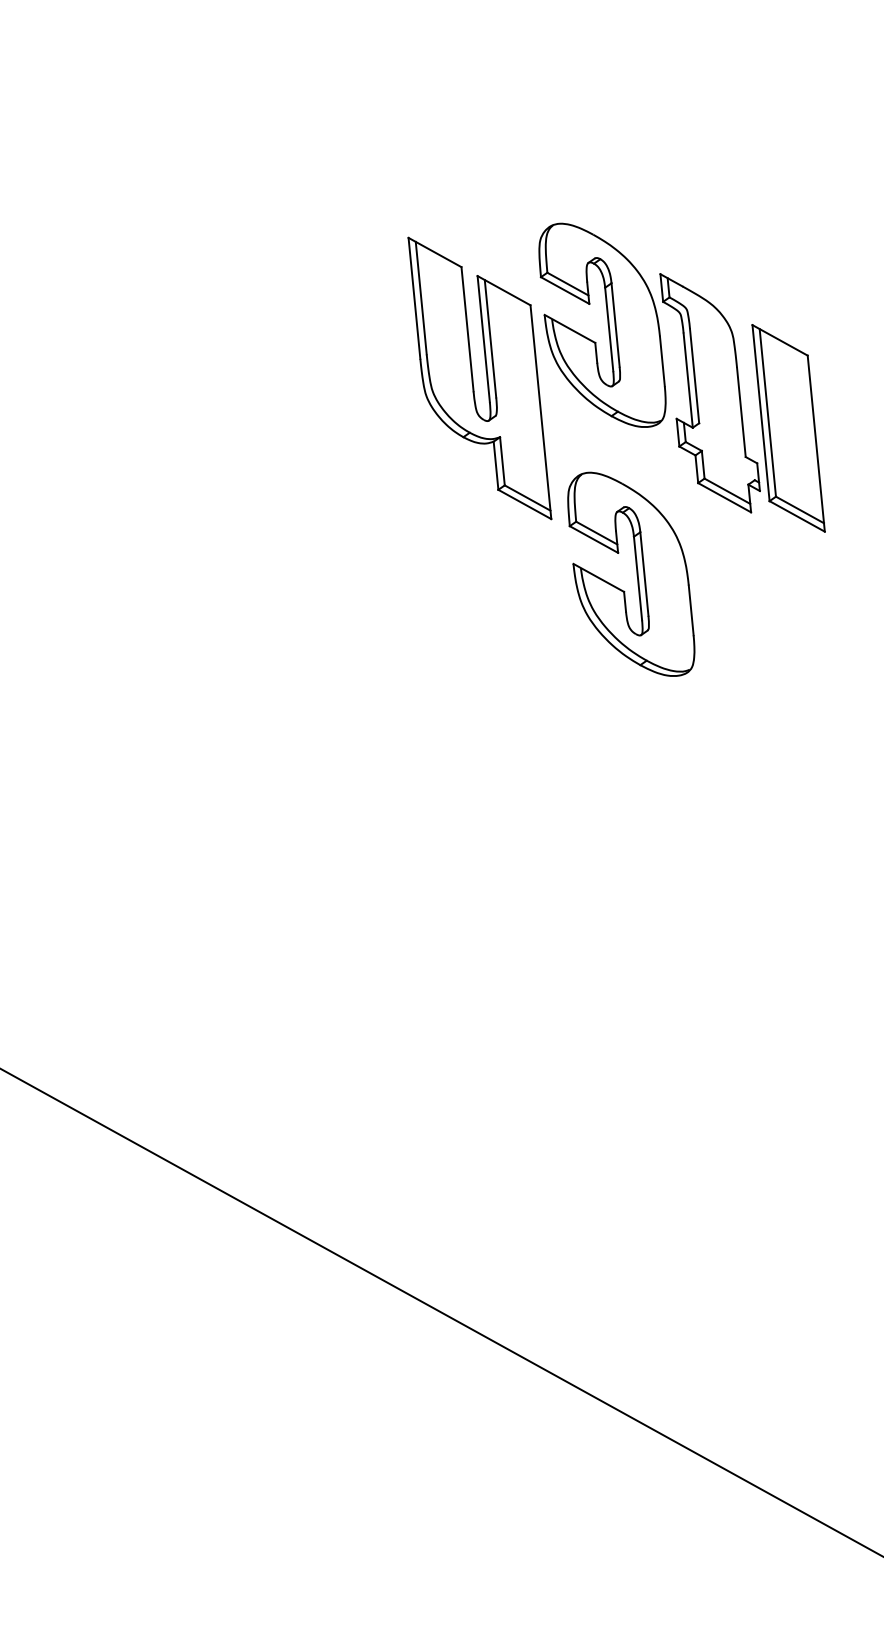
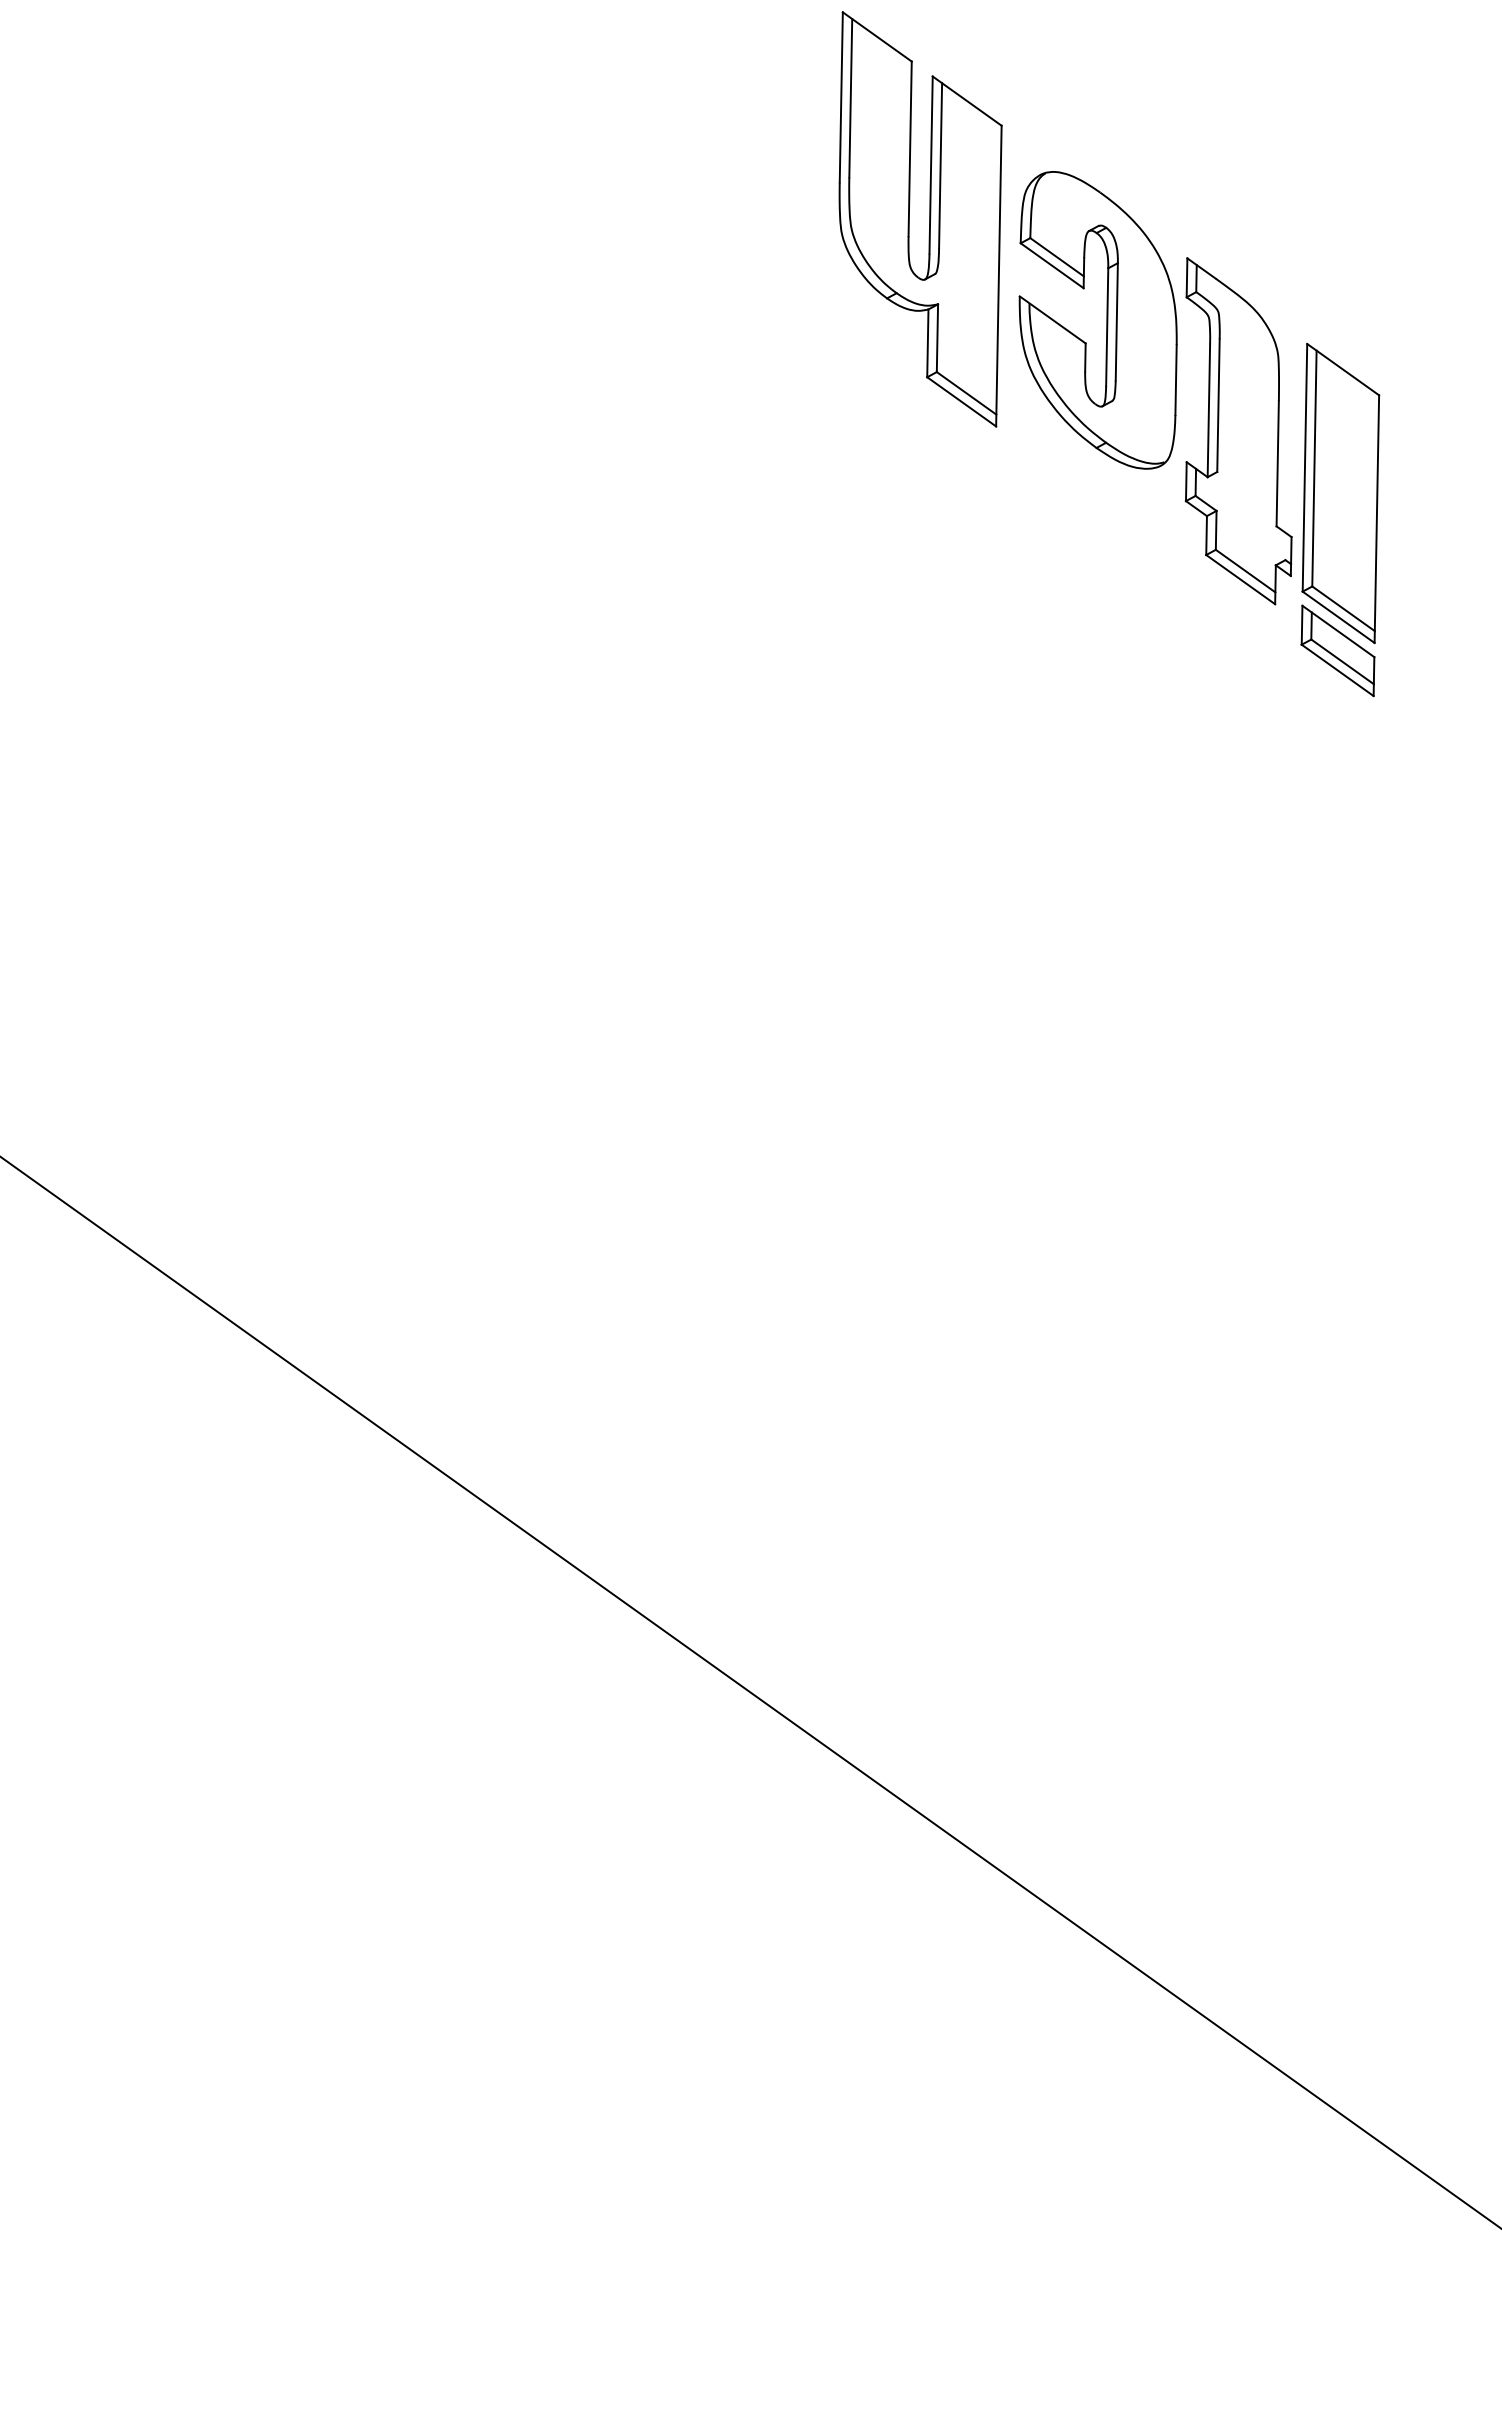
part: (487, 377) -> (929, 219), moved
part: (799, 540) -> (1337, 650), added
part: (636, 573) -> (1106, 671), removed

